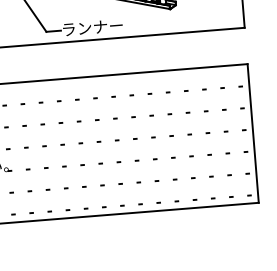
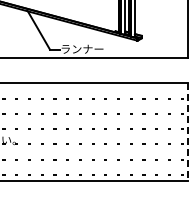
line: (253, 132) -> (188, 131), solid -> dashed

